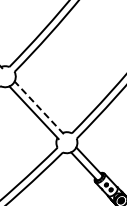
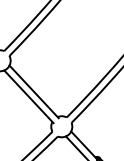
line: (38, 107) -> (33, 91), dashed -> solid

